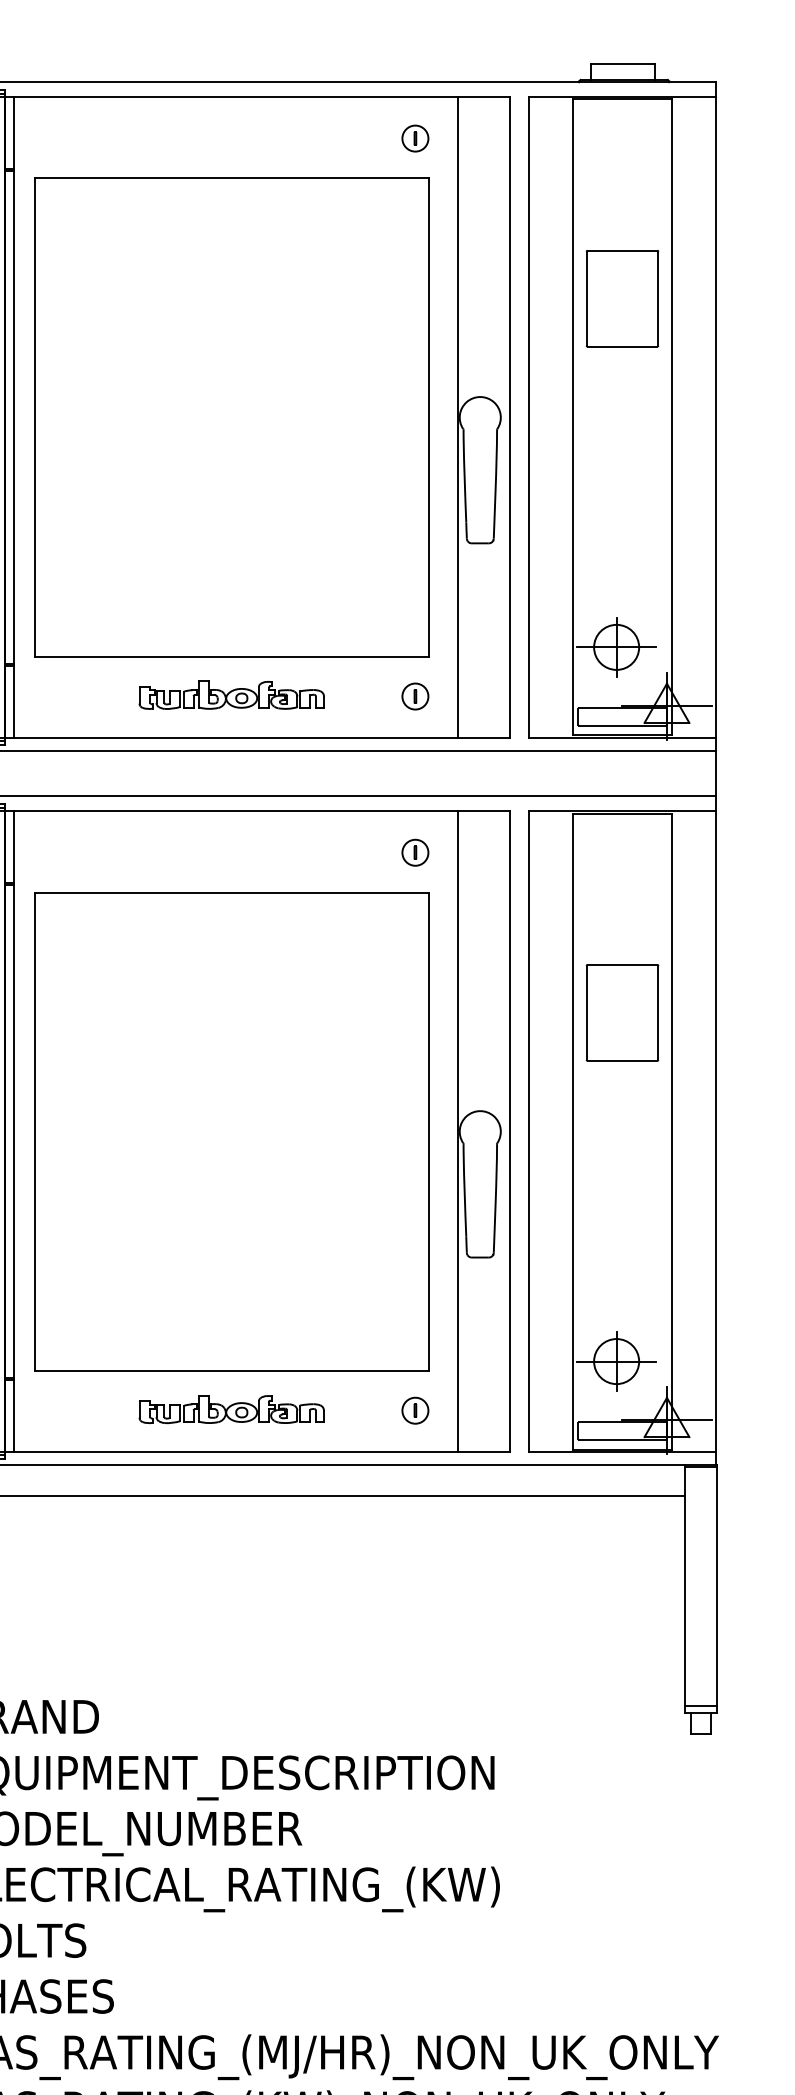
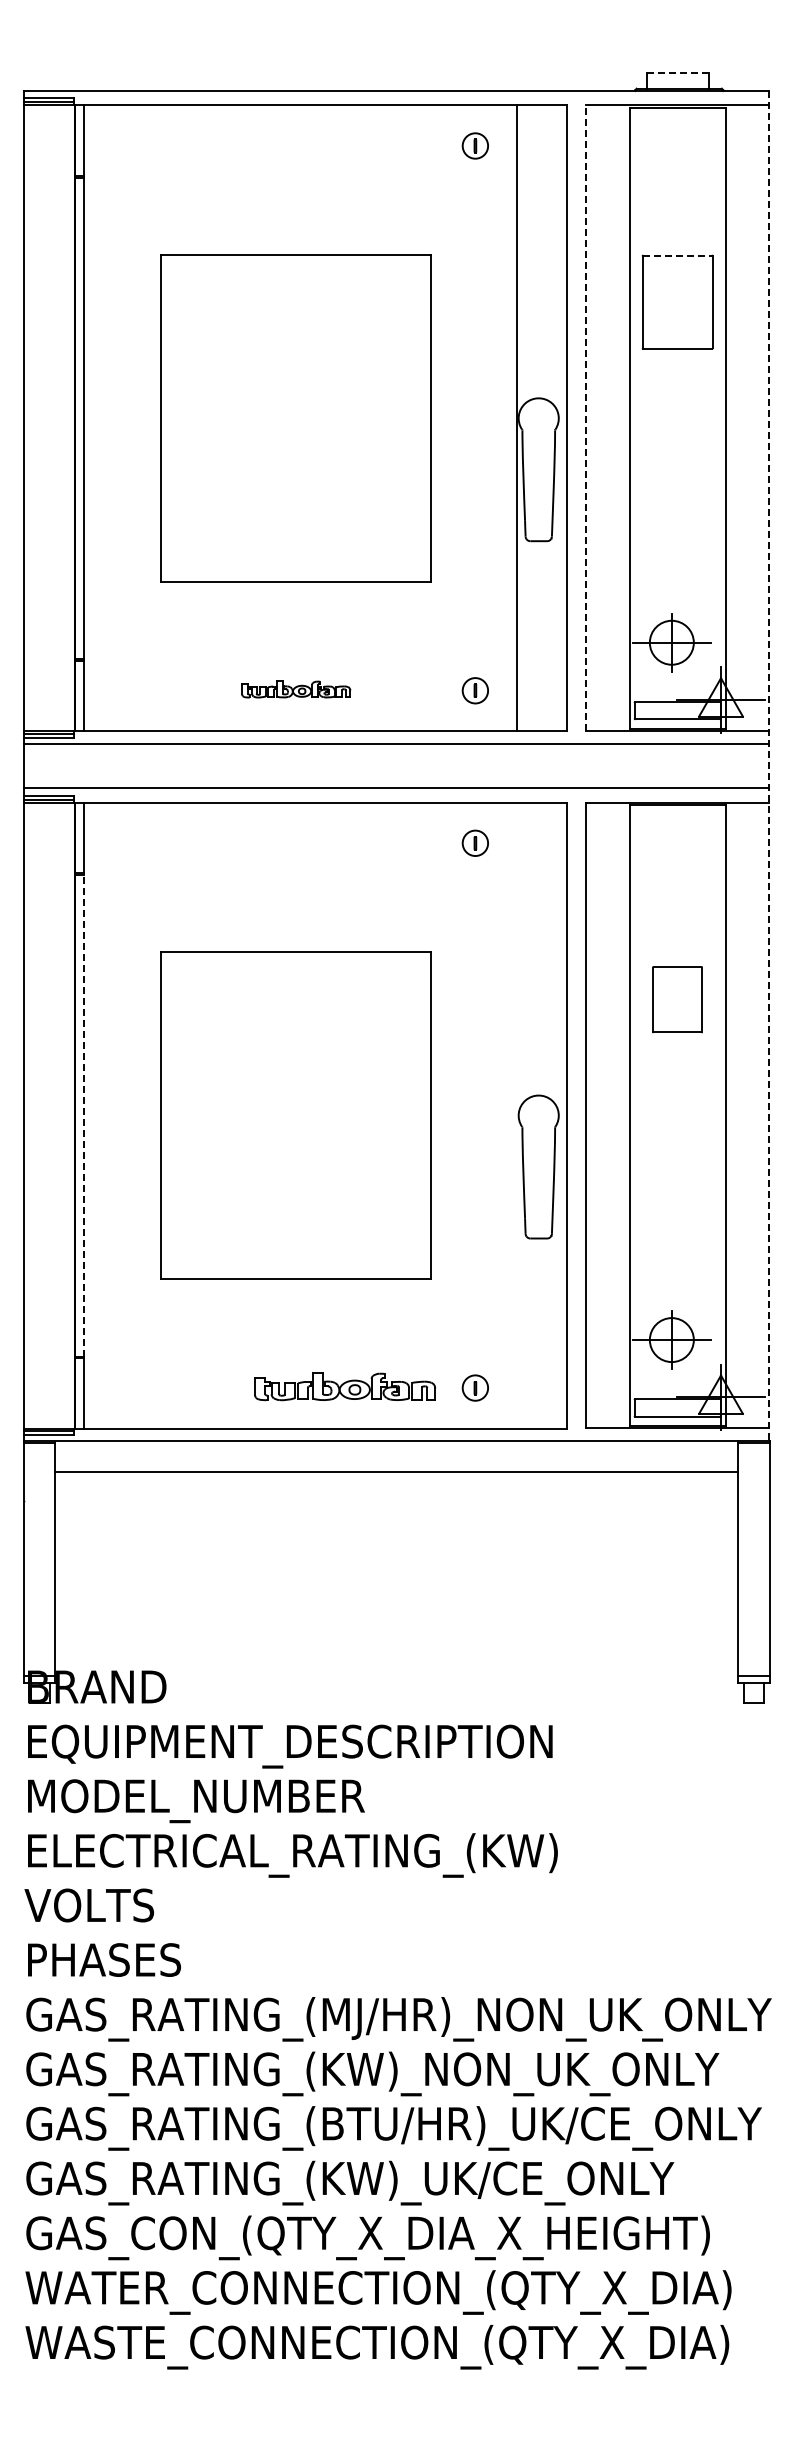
line: (622, 64) -> (677, 73), solid -> dashed
line: (623, 250) -> (678, 255), solid -> dashed
part: (232, 417) -> (296, 418), size x0.7
line: (528, 417) -> (585, 418), solid -> dashed
part: (232, 695) -> (296, 689), size x0.6
line: (716, 774) -> (769, 766), solid -> dashed
part: (622, 1012) -> (677, 999), size x0.7
line: (14, 1131) -> (83, 1115), solid -> dashed
part: (232, 1131) -> (296, 1115), size x0.7
line: (458, 1131) -> (517, 1115), removed
part: (231, 1409) -> (344, 1386), moved

